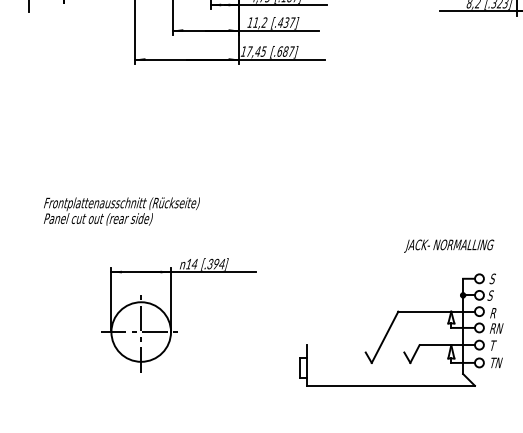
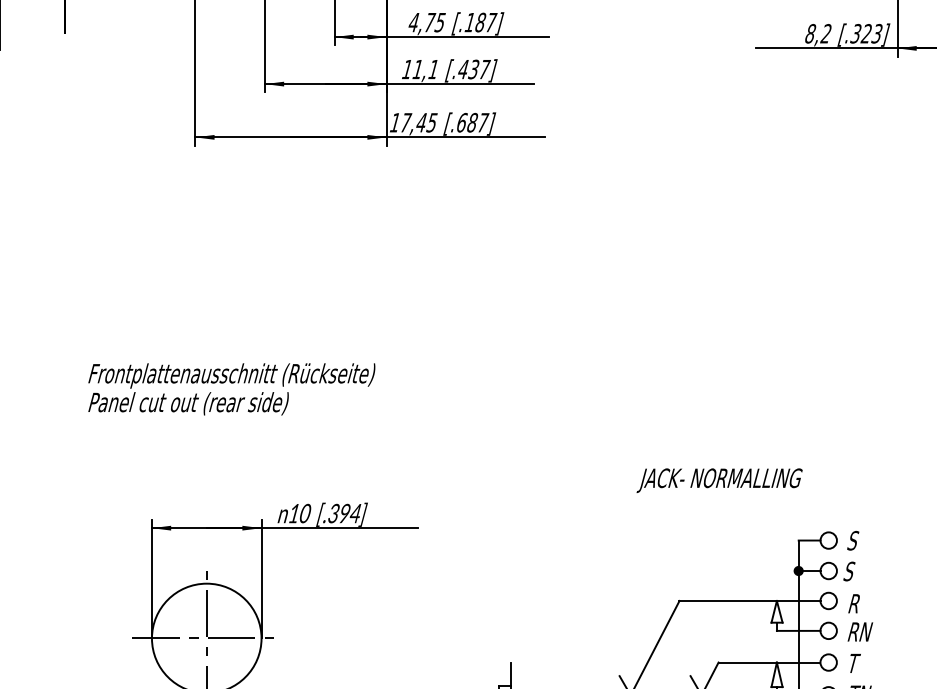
text: (264, 22) -> (433, 69), 11,2 -> 11,1
text: (121, 211) -> (231, 389), moved
text: (449, 245) -> (720, 479), moved
text: (194, 263) -> (304, 512), 14 -> 10

